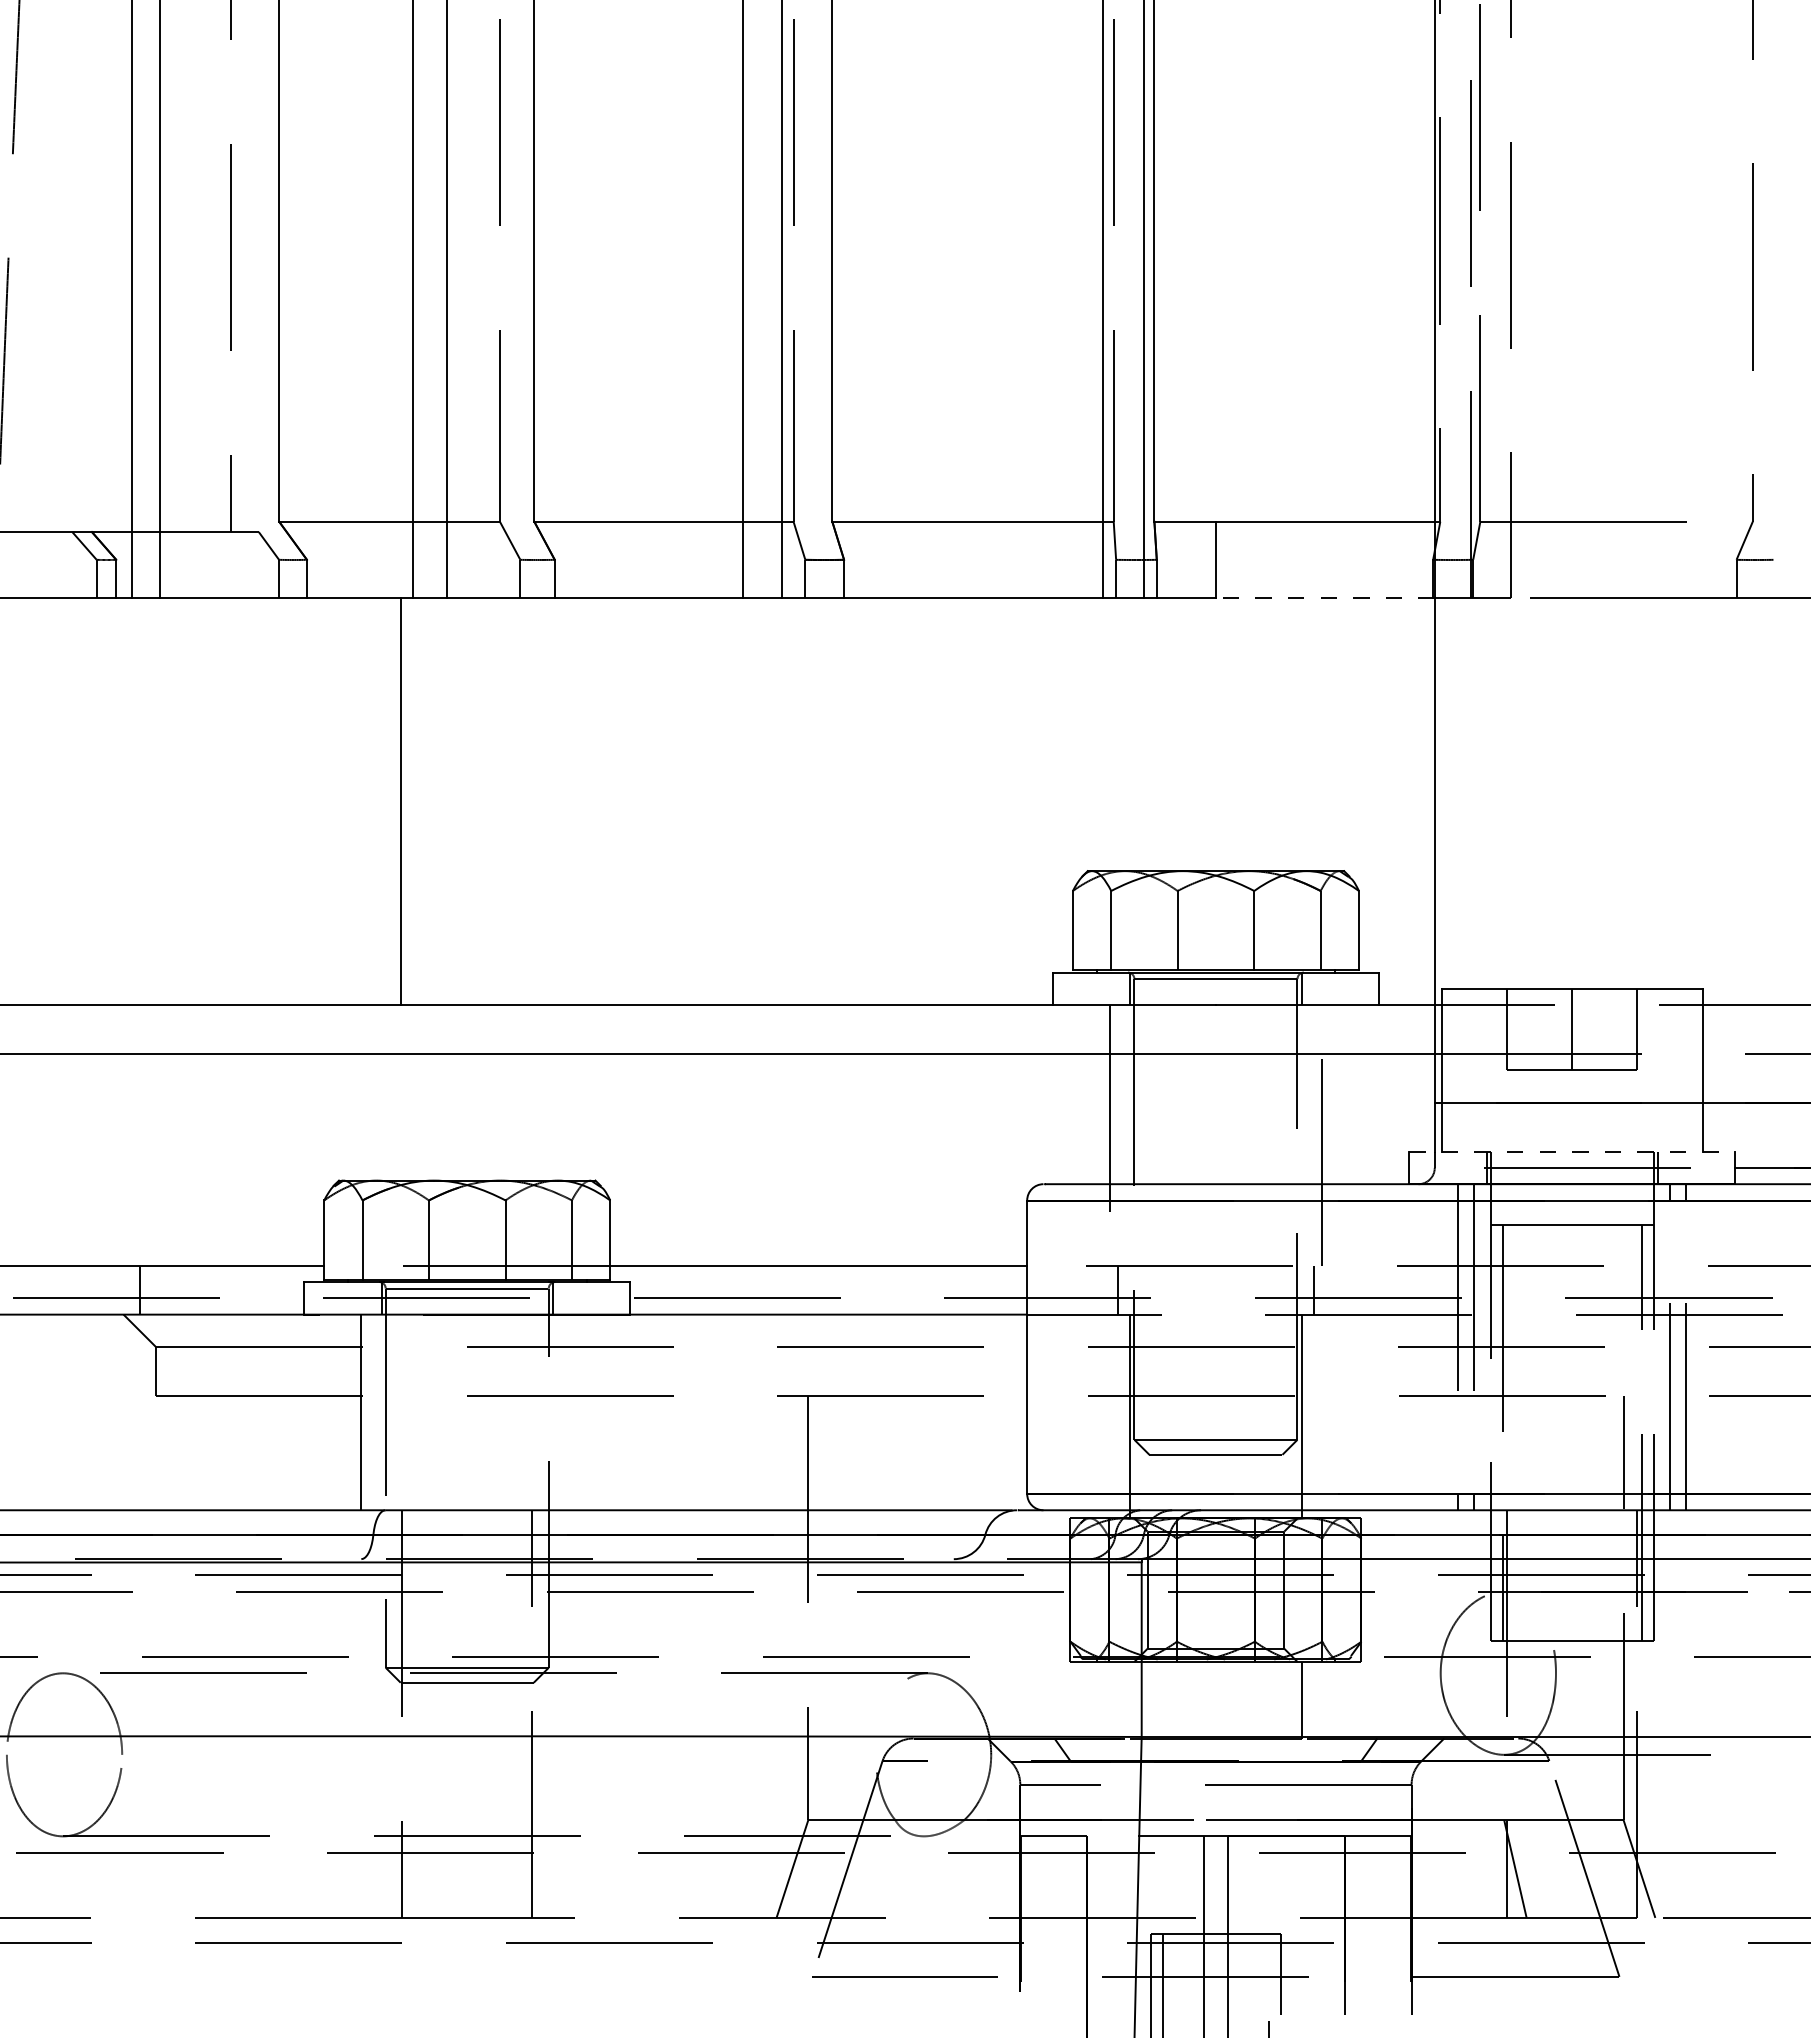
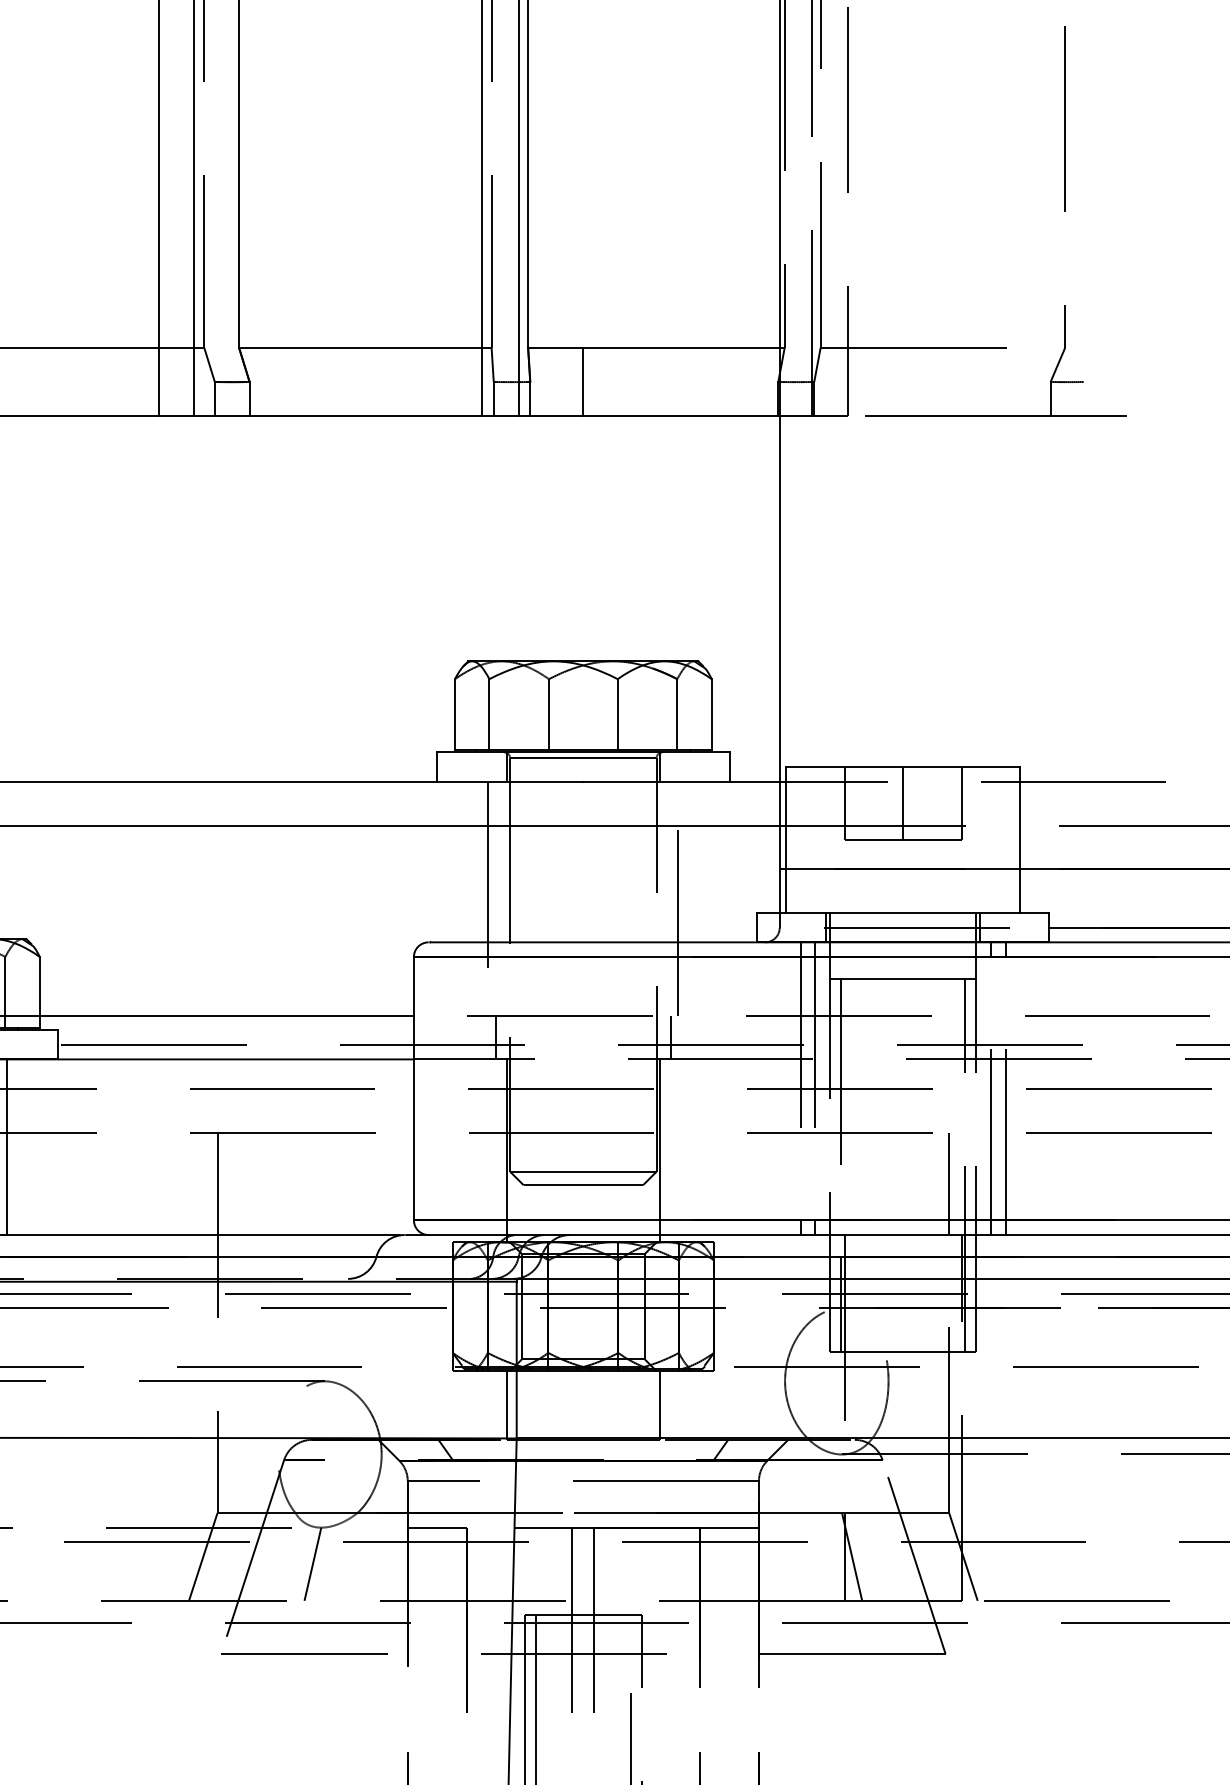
line: (1324, 597) -> (680, 415), dashed -> solid
line: (1572, 1151) -> (903, 913), dashed -> solid
line: (573, 1412) -> (6, 1147), added
line: (1130, 1699) -> (506, 1404), added
line: (914, 1876) -> (312, 1563), added

